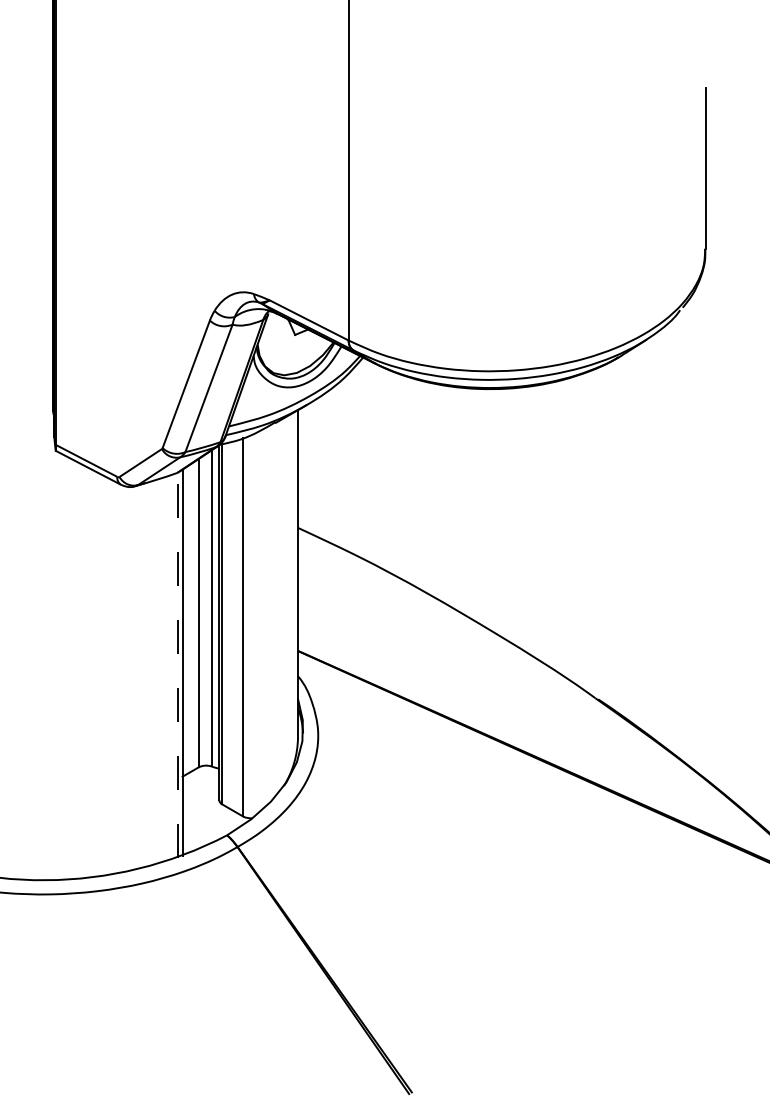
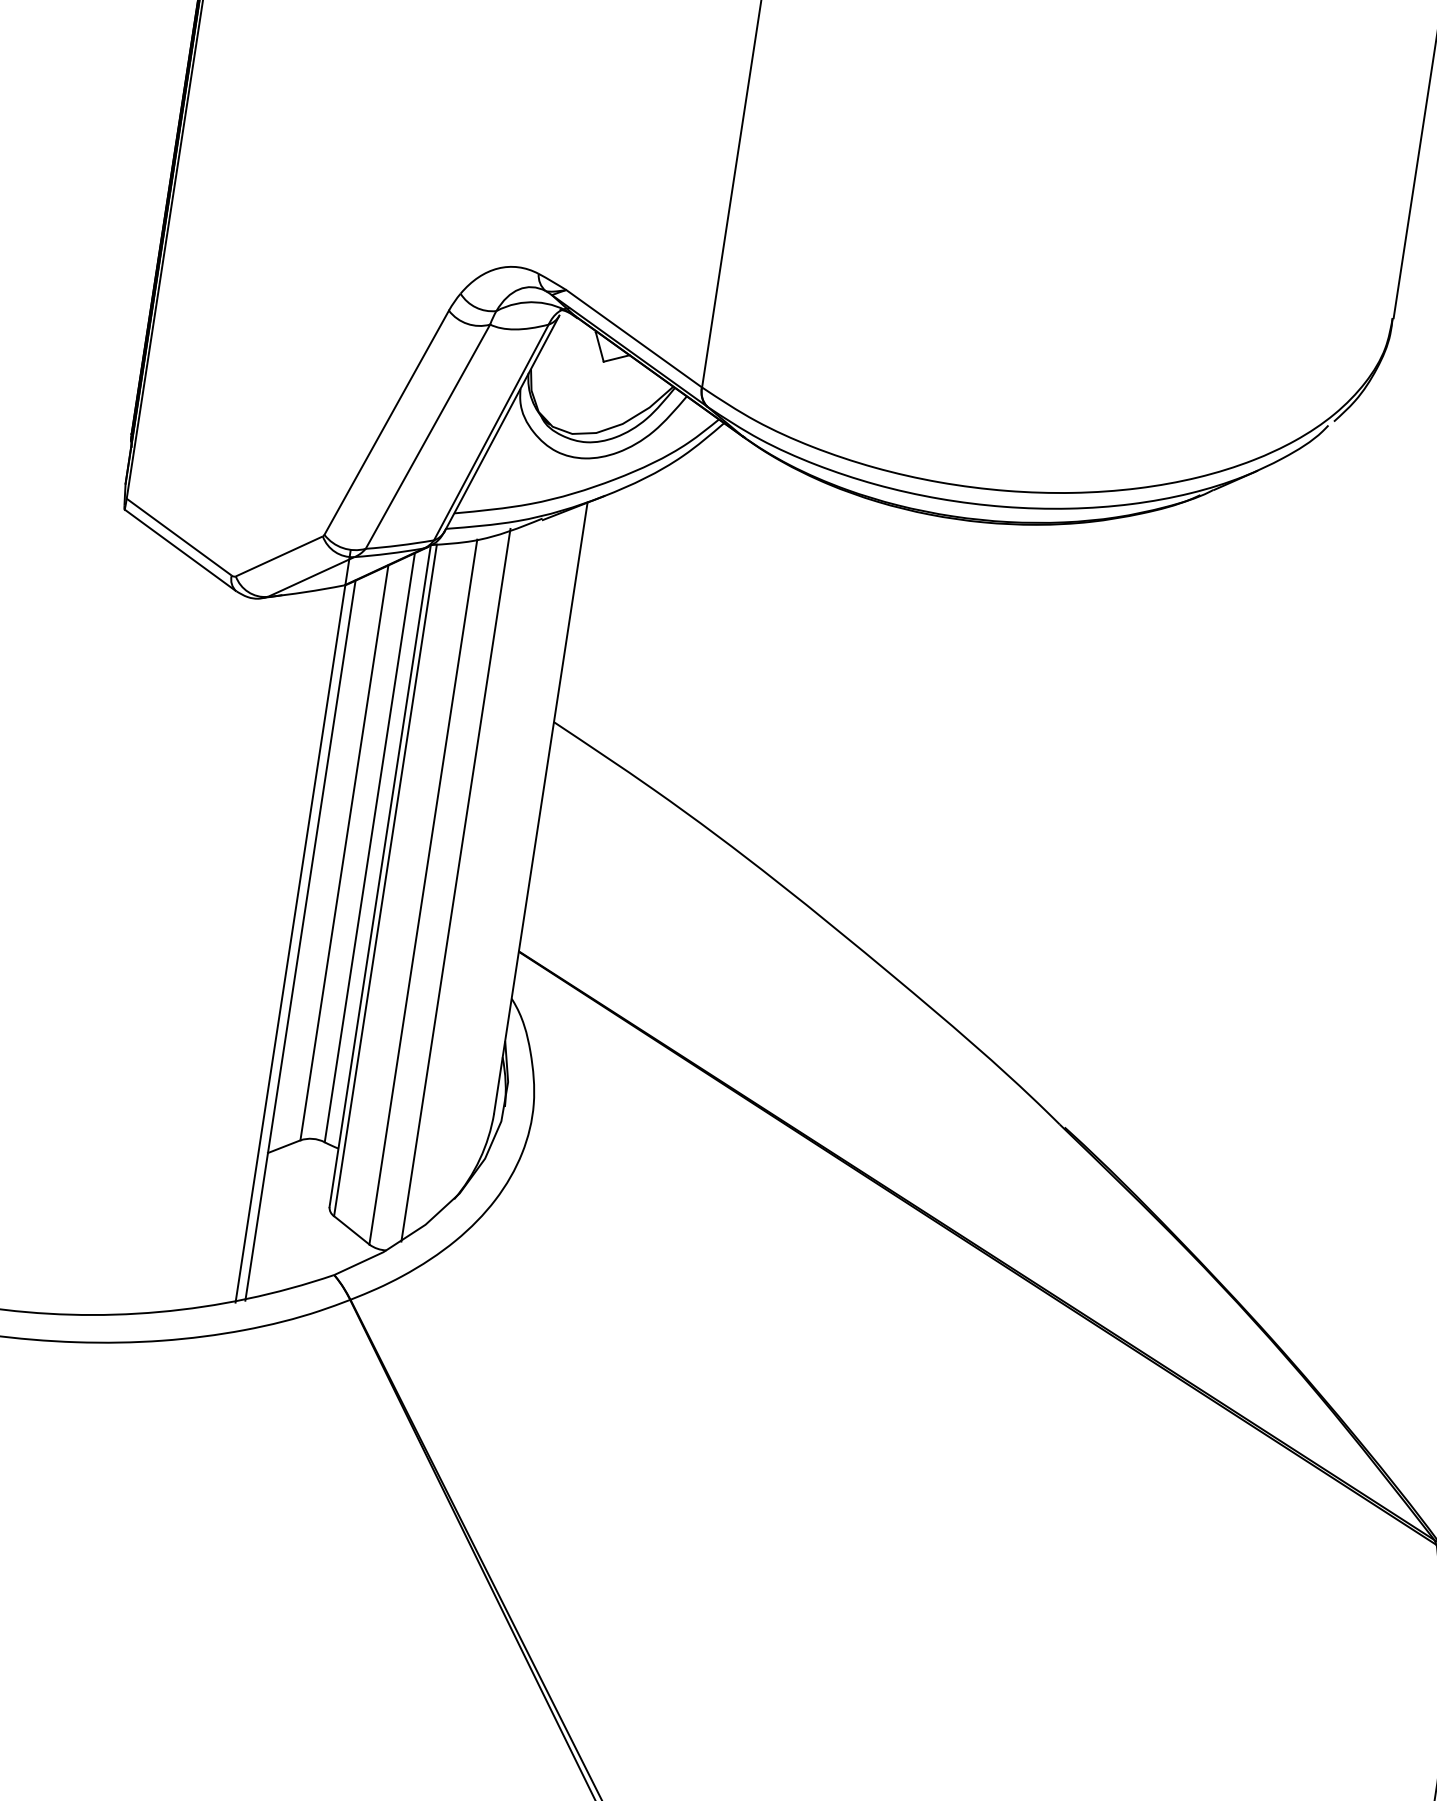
line: (259, 621) -> (455, 885), added
line: (177, 655) -> (292, 925), dashed -> solid

